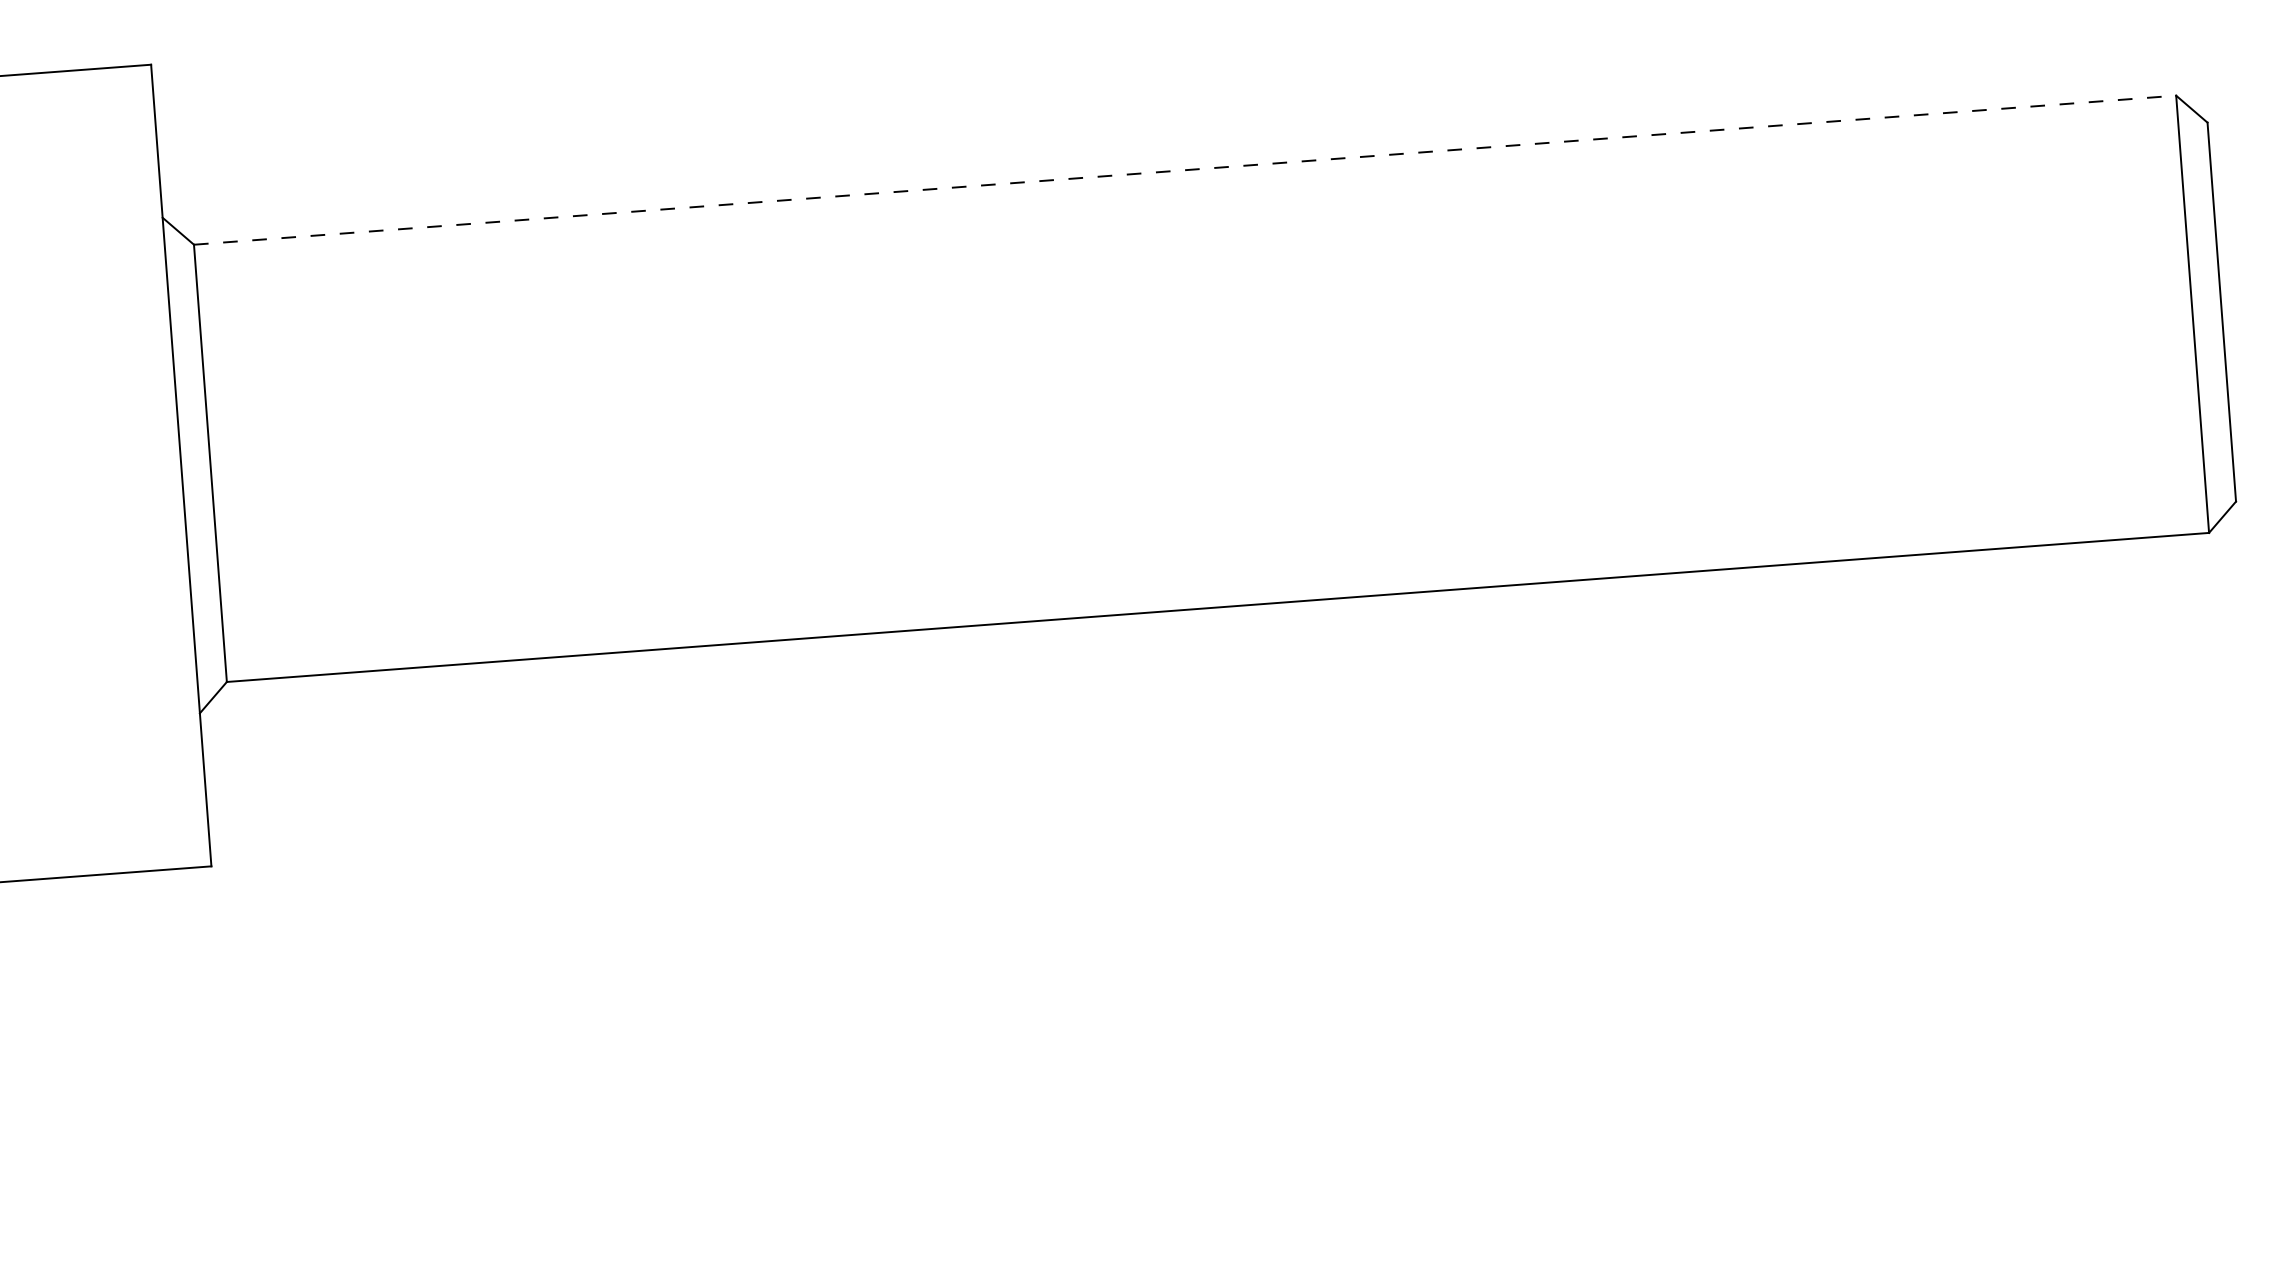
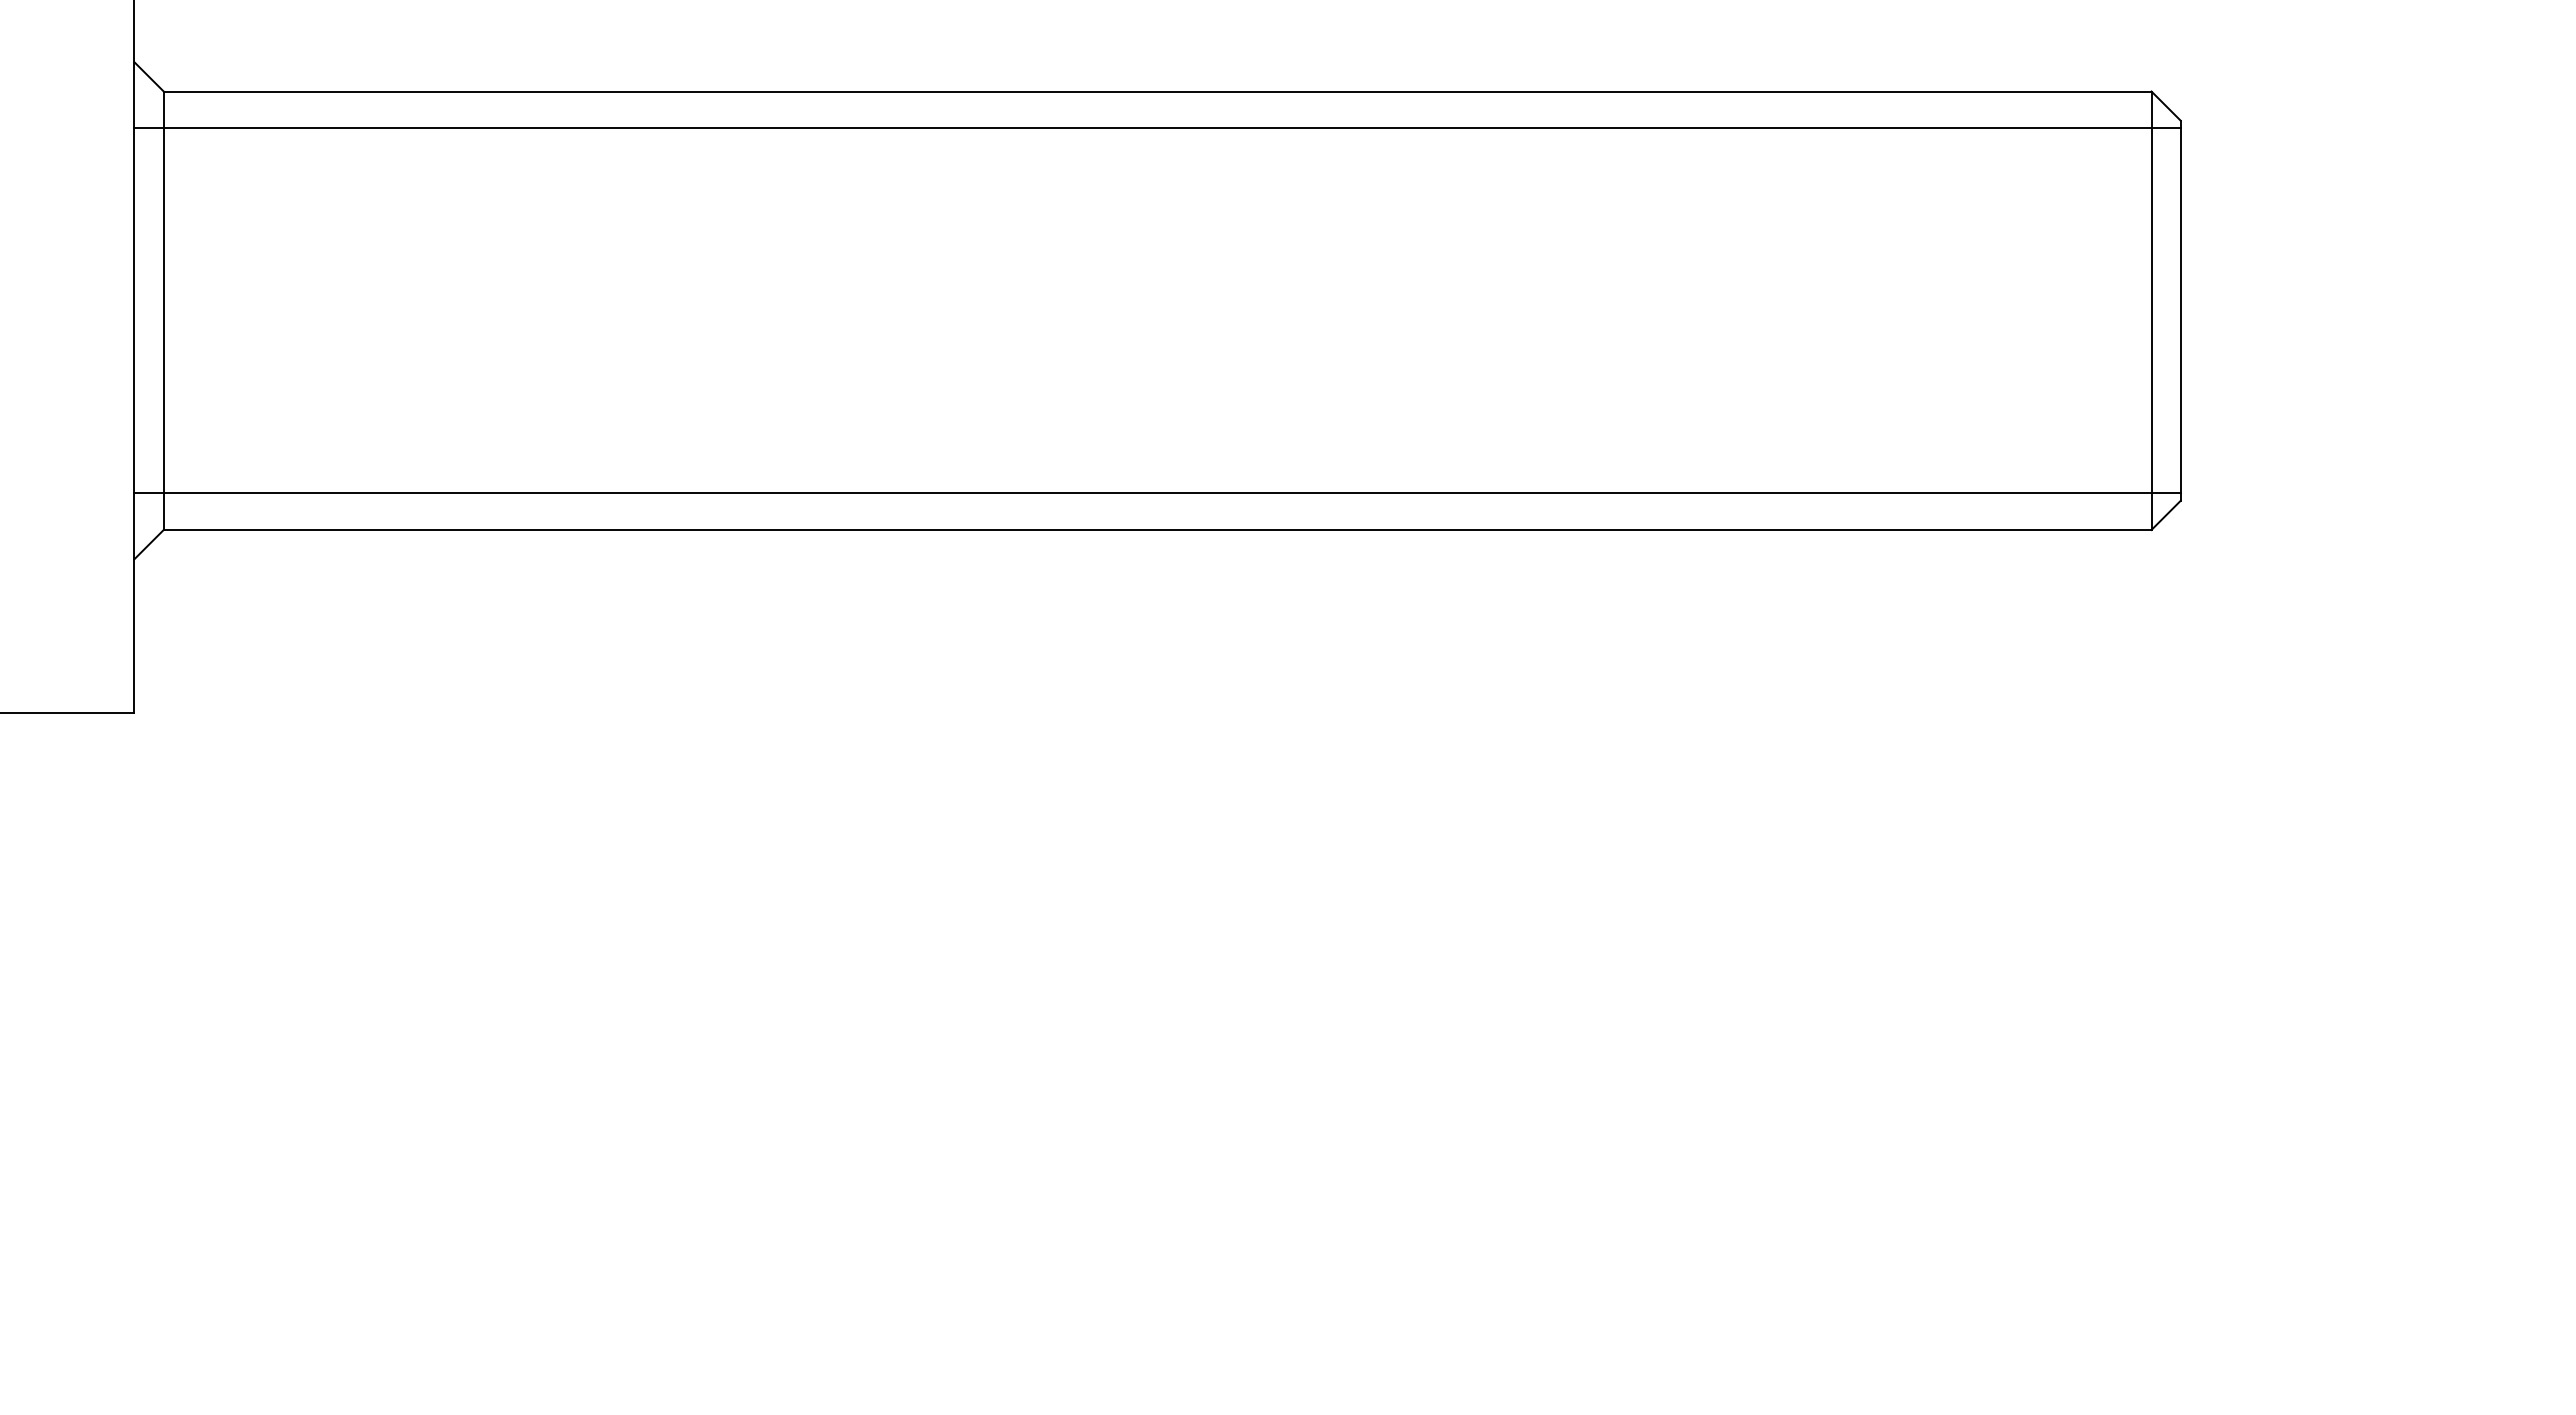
line: (1184, 170) -> (1157, 91), dashed -> solid
line: (1187, 207) -> (1157, 128), added
line: (1215, 571) -> (1157, 493), added

